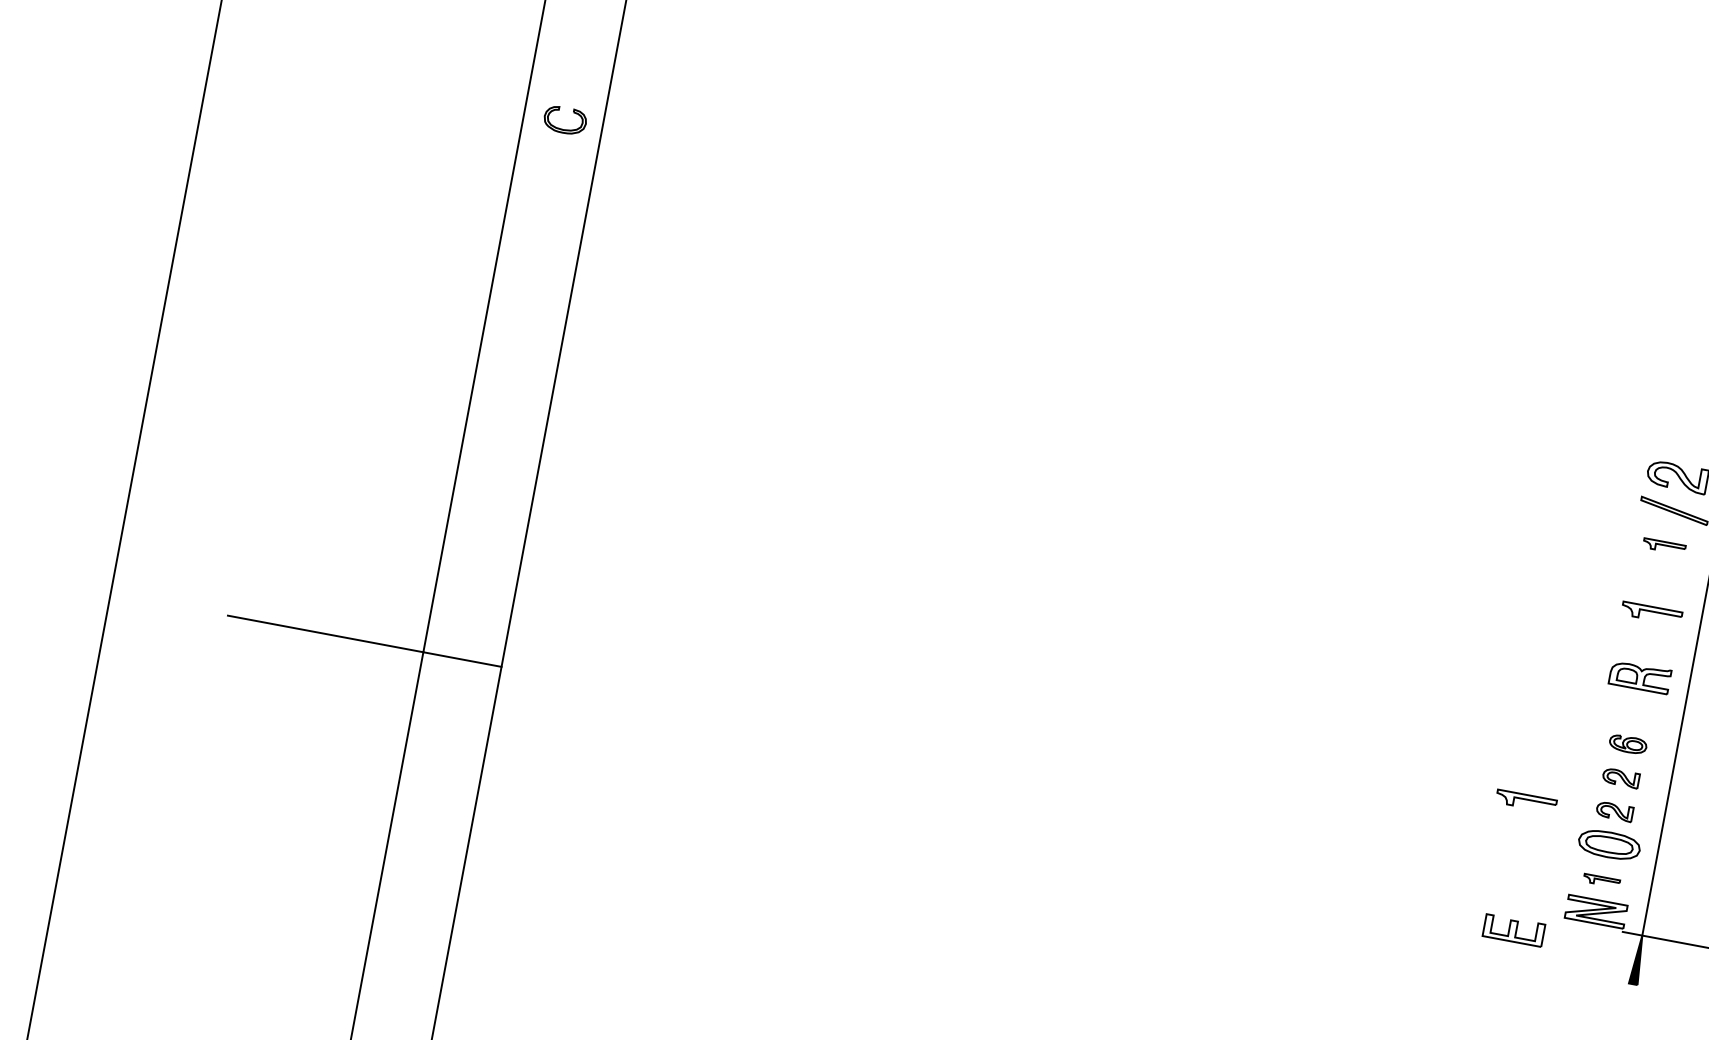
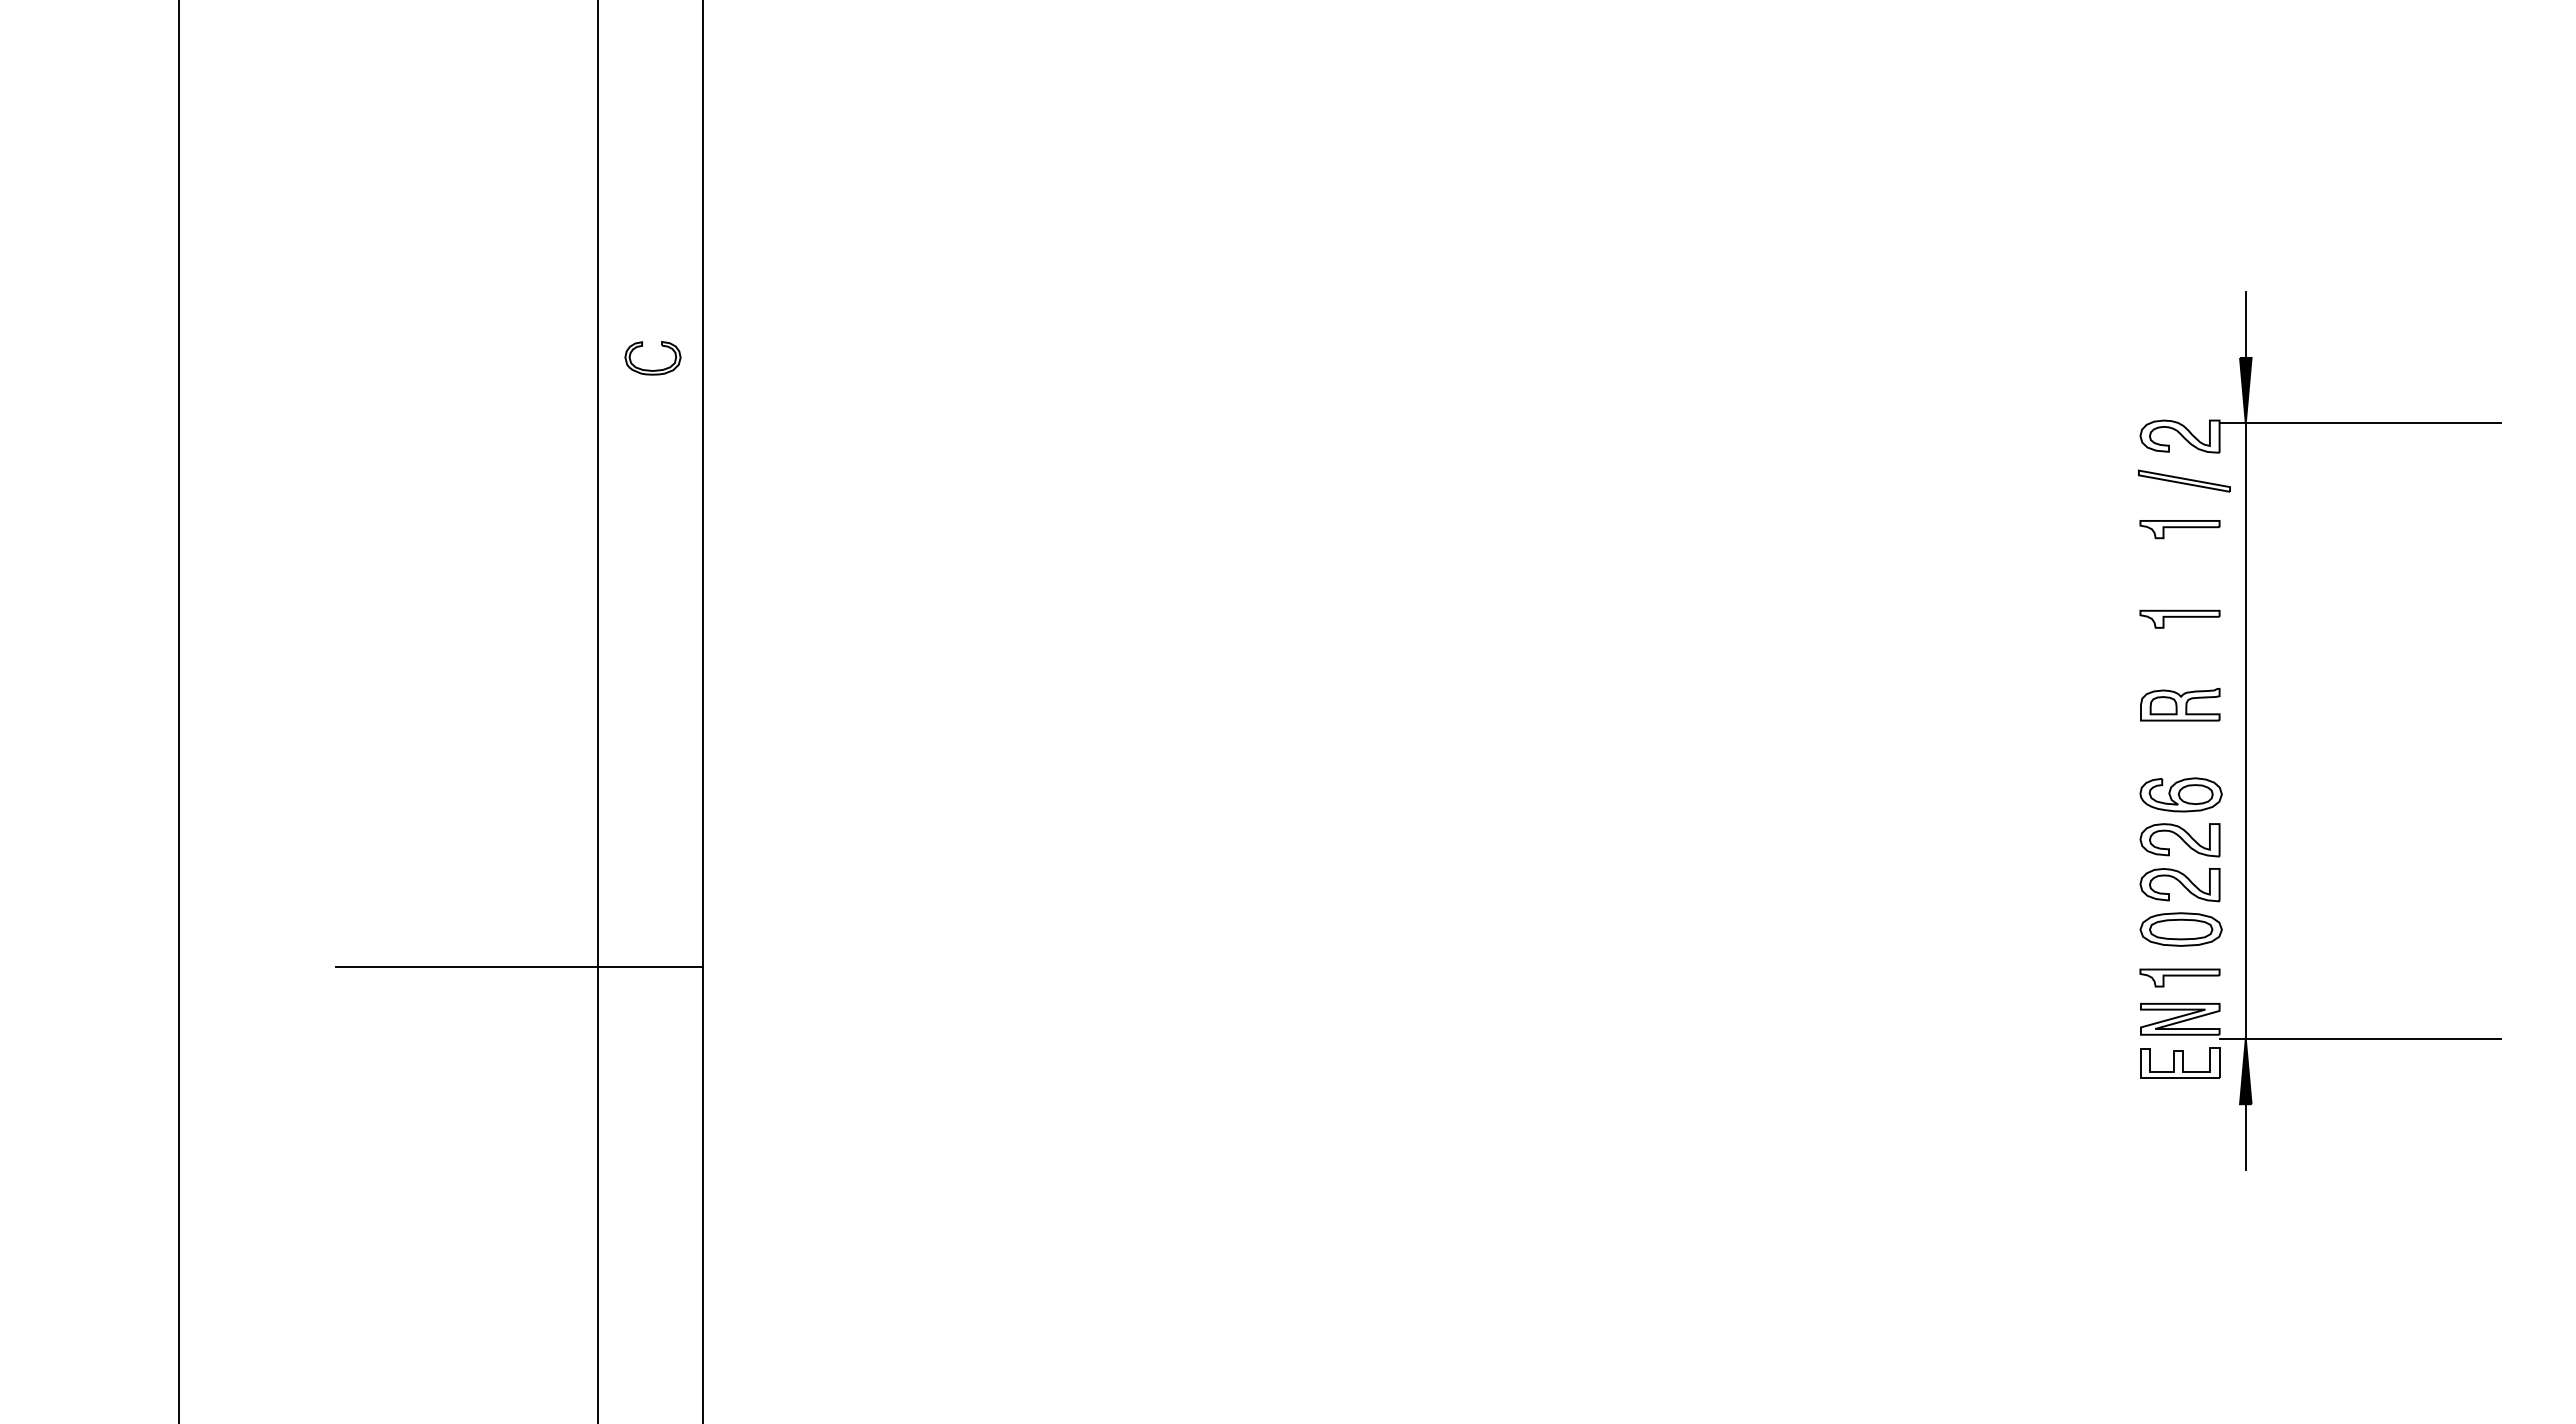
part: (561, 128) -> (650, 369), moved
part: (1663, 546) -> (2179, 529), size x1.43
part: (1627, 744) -> (2180, 794), size x1.67
part: (1620, 778) -> (2179, 840), size x1.67
part: (1526, 800) -> (2062, 892), removed
part: (1614, 811) -> (2179, 885), size x1.67
part: (1601, 880) -> (2179, 977), size x1.67
part: (1514, 929) -> (2180, 1062), moved
line: (1628, 1008) -> (2245, 1136), added

